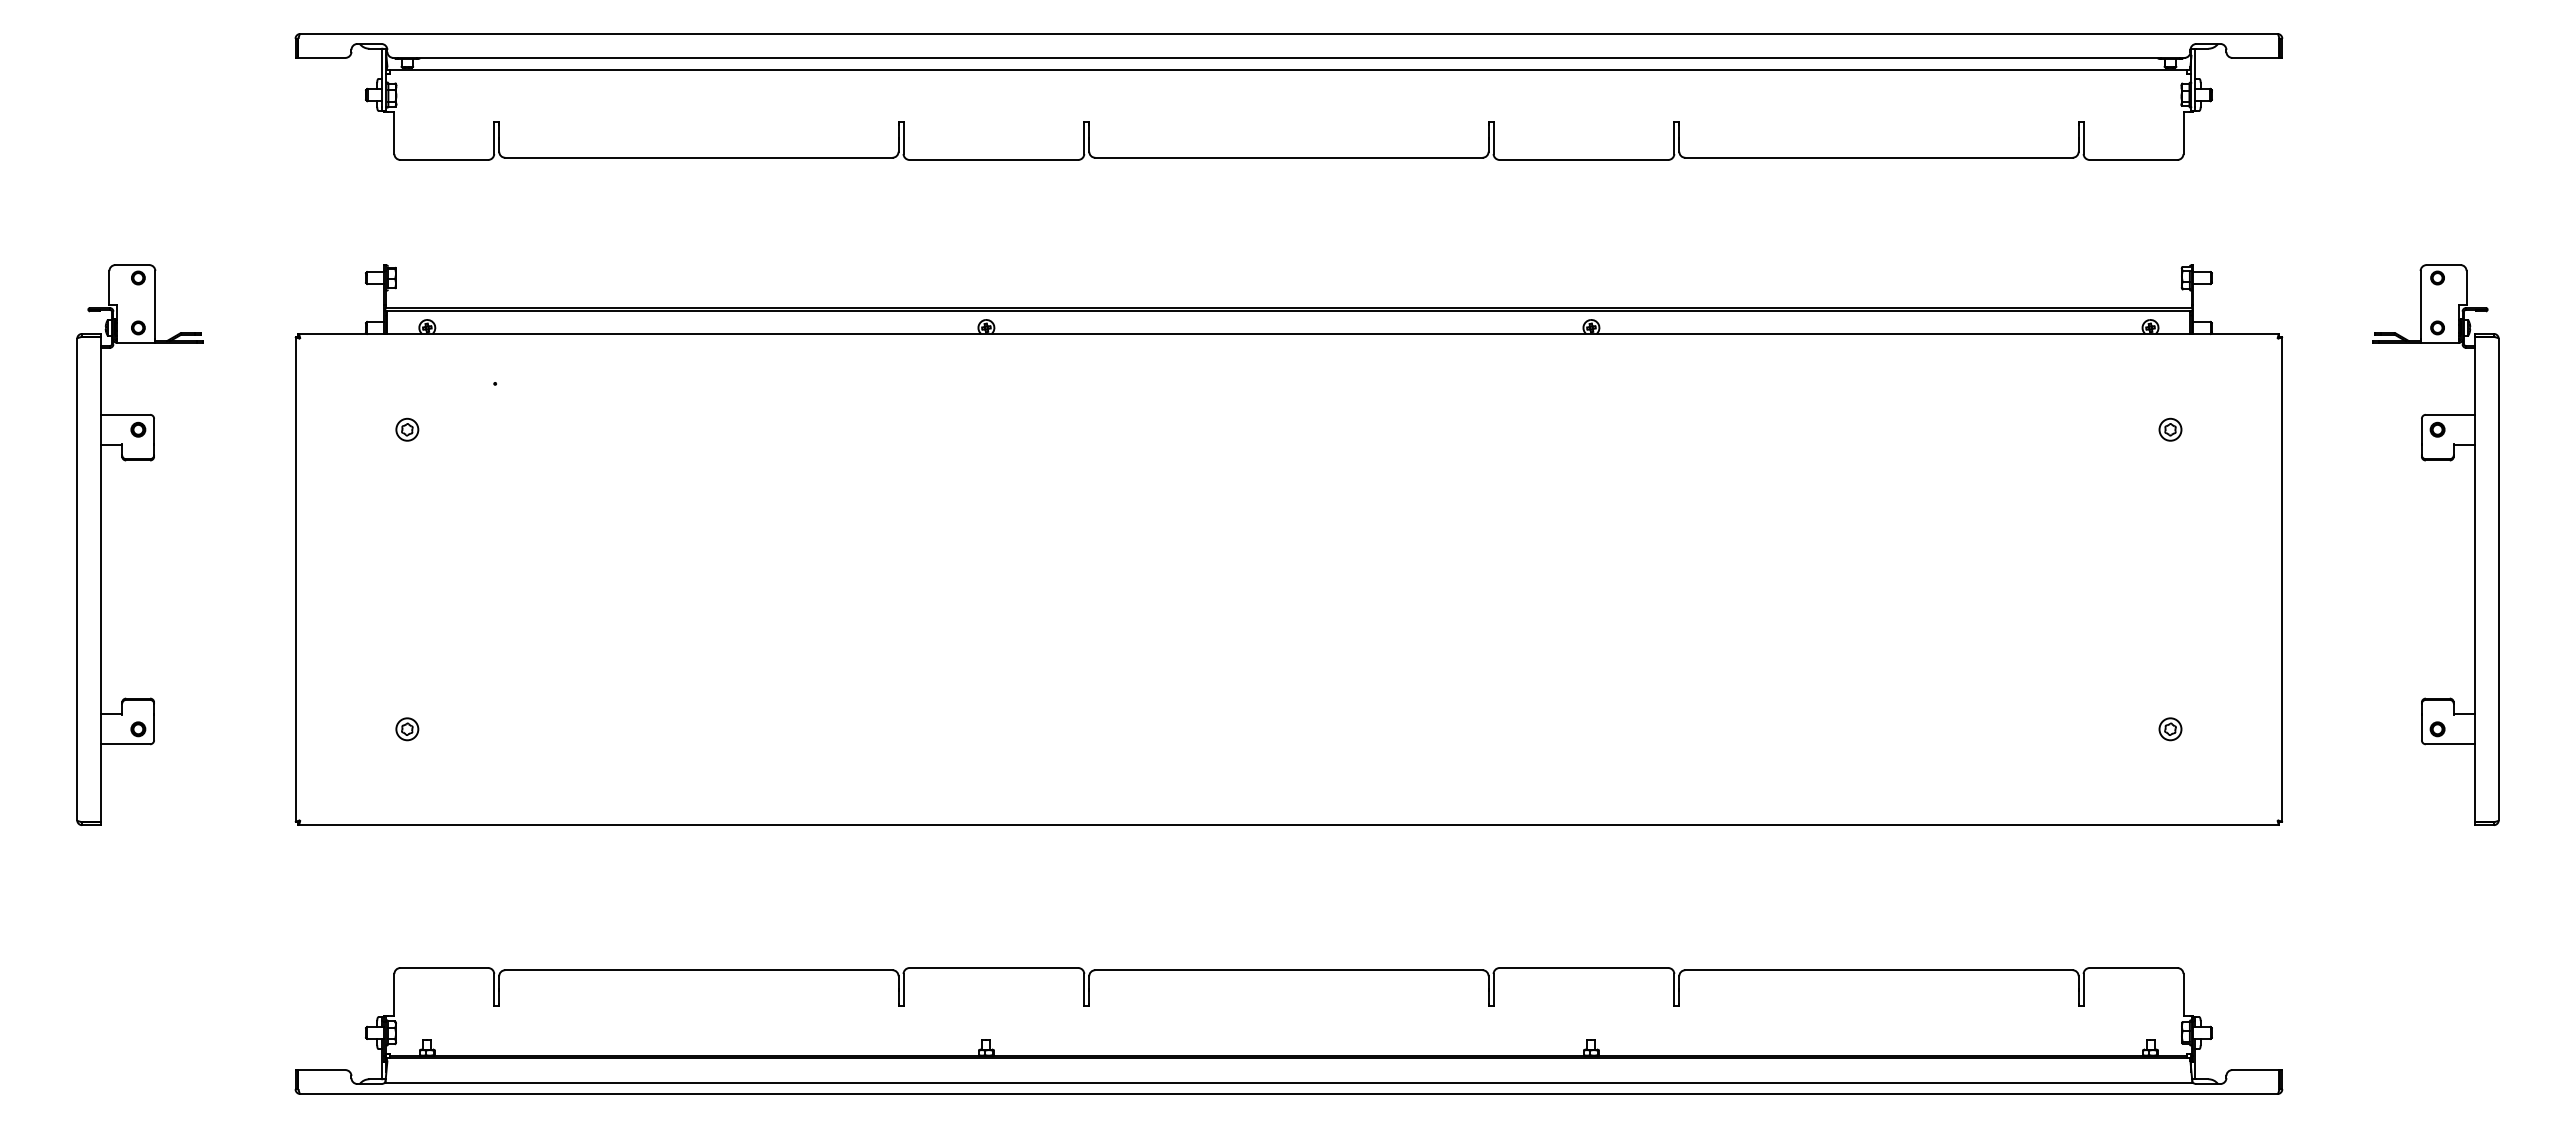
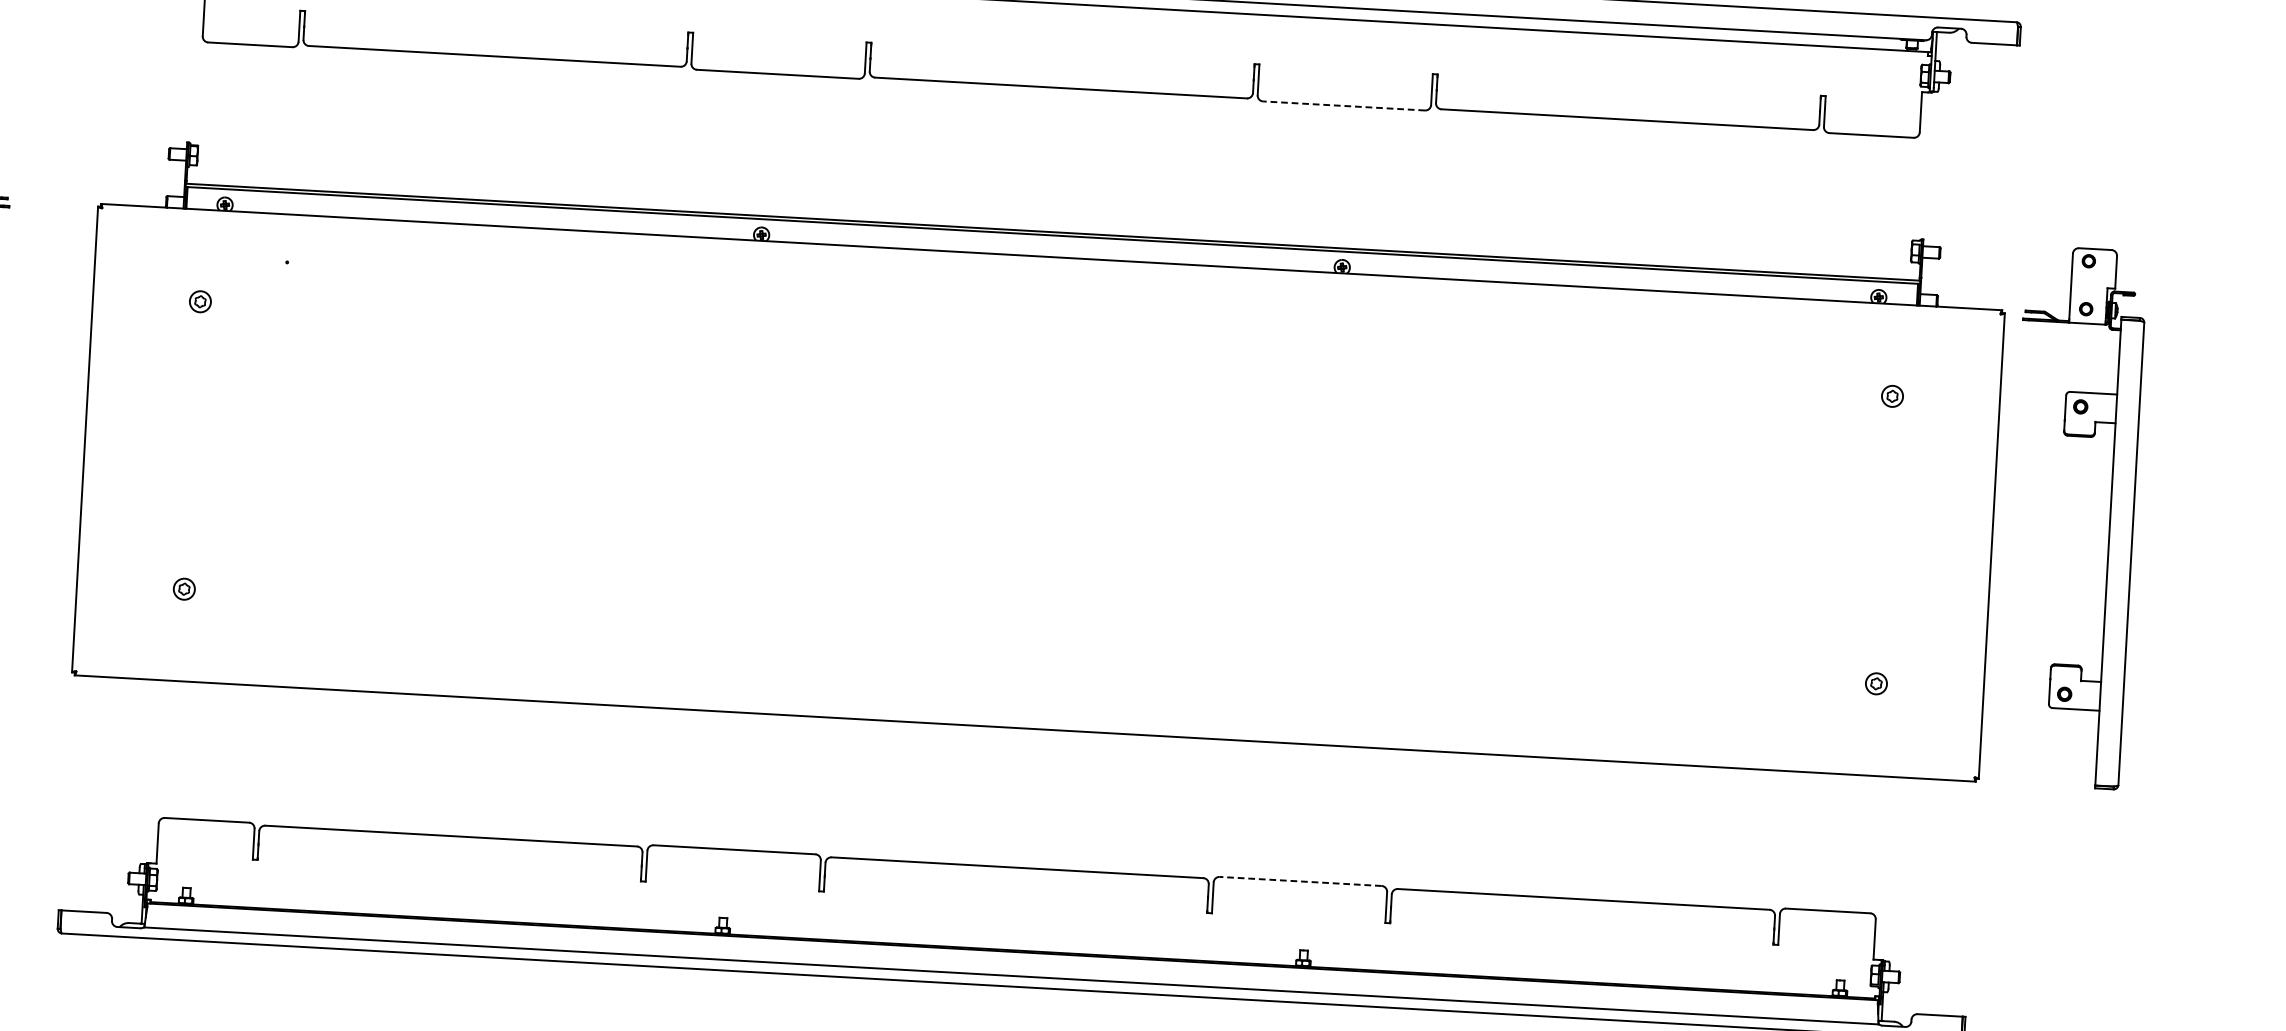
line: (1583, 159) -> (1343, 105), solid -> dashed
part: (2474, 544) -> (2109, 518), moved
line: (1583, 968) -> (1300, 881), solid -> dashed

